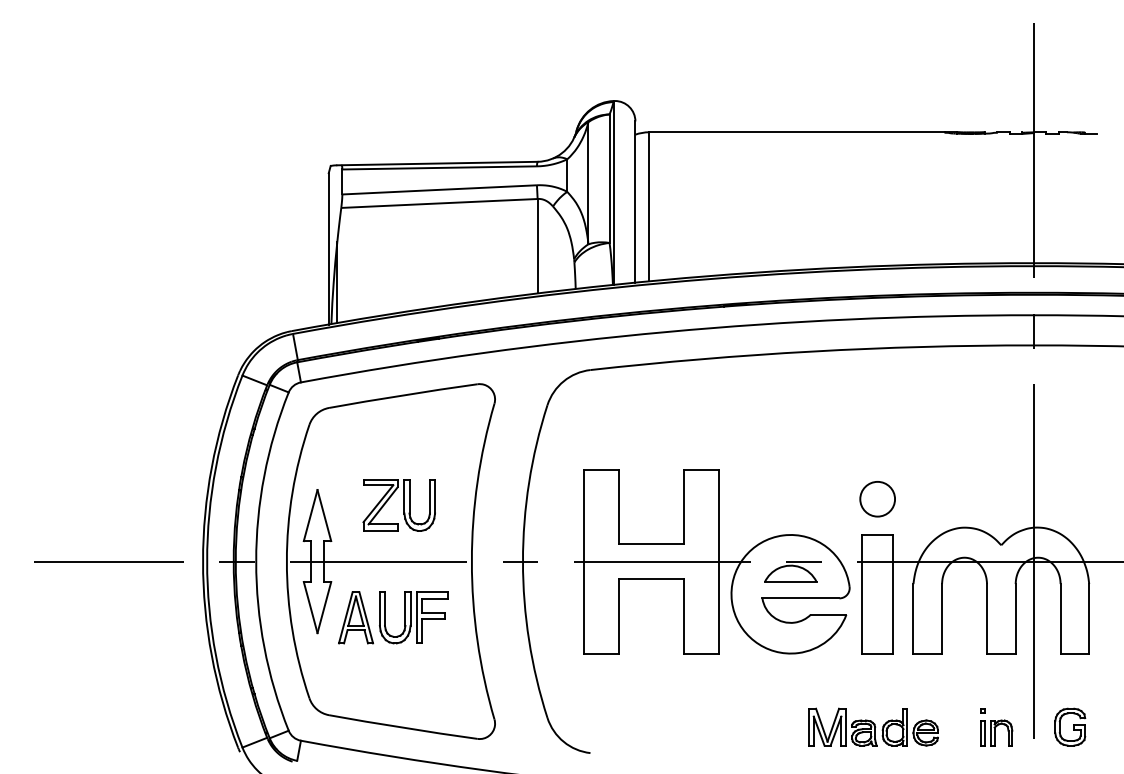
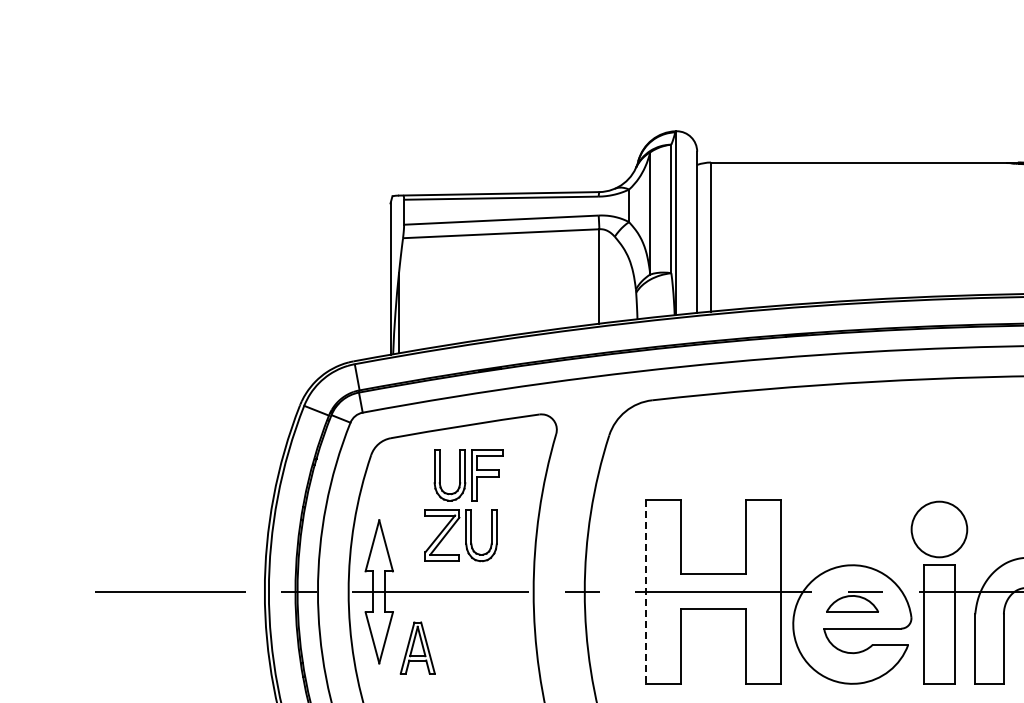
circle: (877, 498) -> (939, 528), size x1.6
line: (584, 561) -> (646, 591), solid -> dashed
part: (413, 617) -> (468, 474), moved

